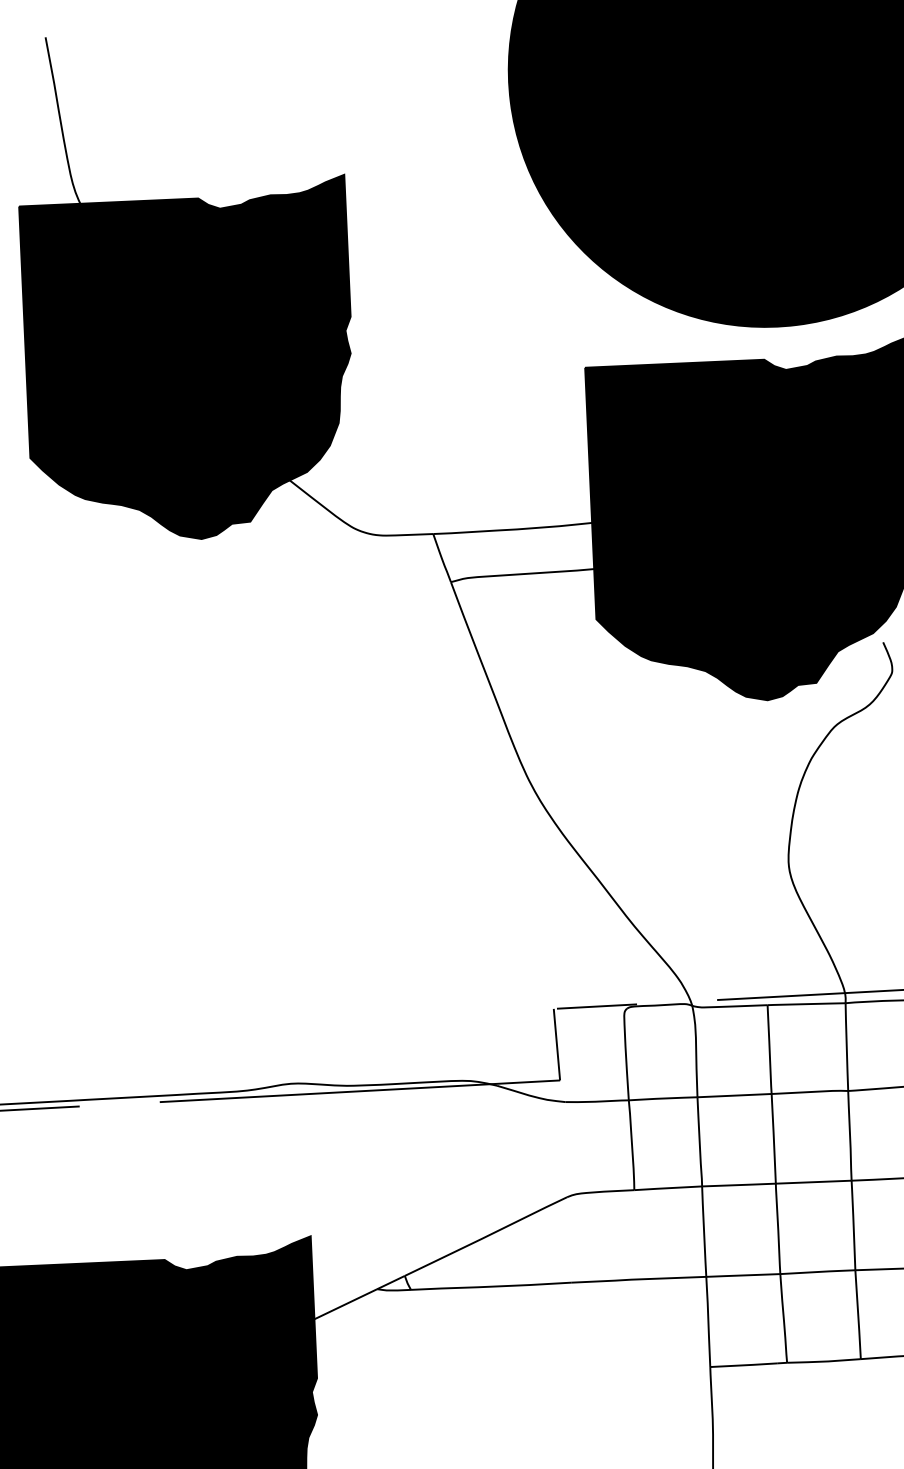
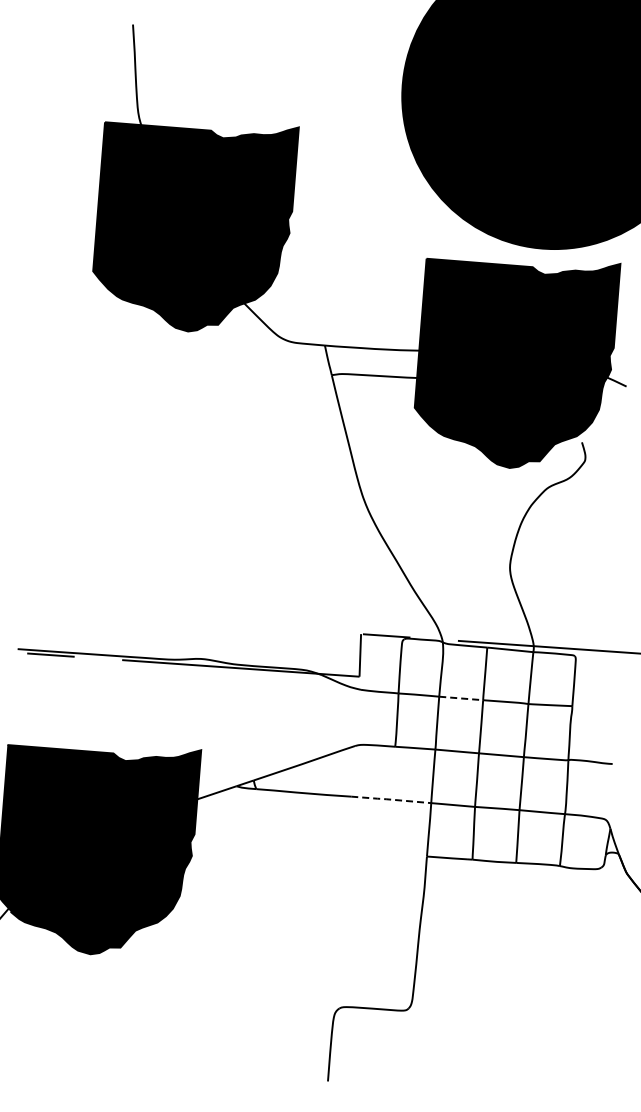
line: (733, 1095) -> (460, 698), solid -> dashed
line: (635, 1279) -> (389, 799), solid -> dashed

